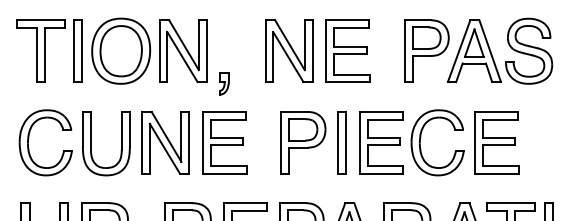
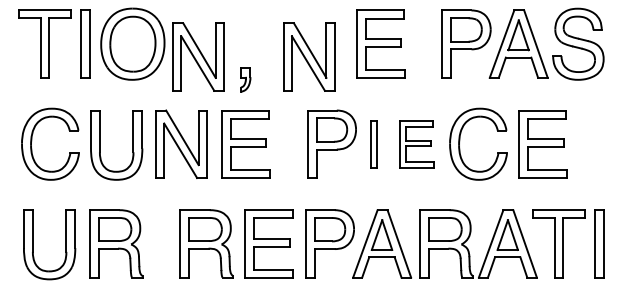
part: (183, 50) -> (198, 56), moved
part: (289, 50) -> (309, 56), moved
part: (341, 143) -> (373, 144), size x0.7
part: (380, 143) -> (416, 144), size x0.7

